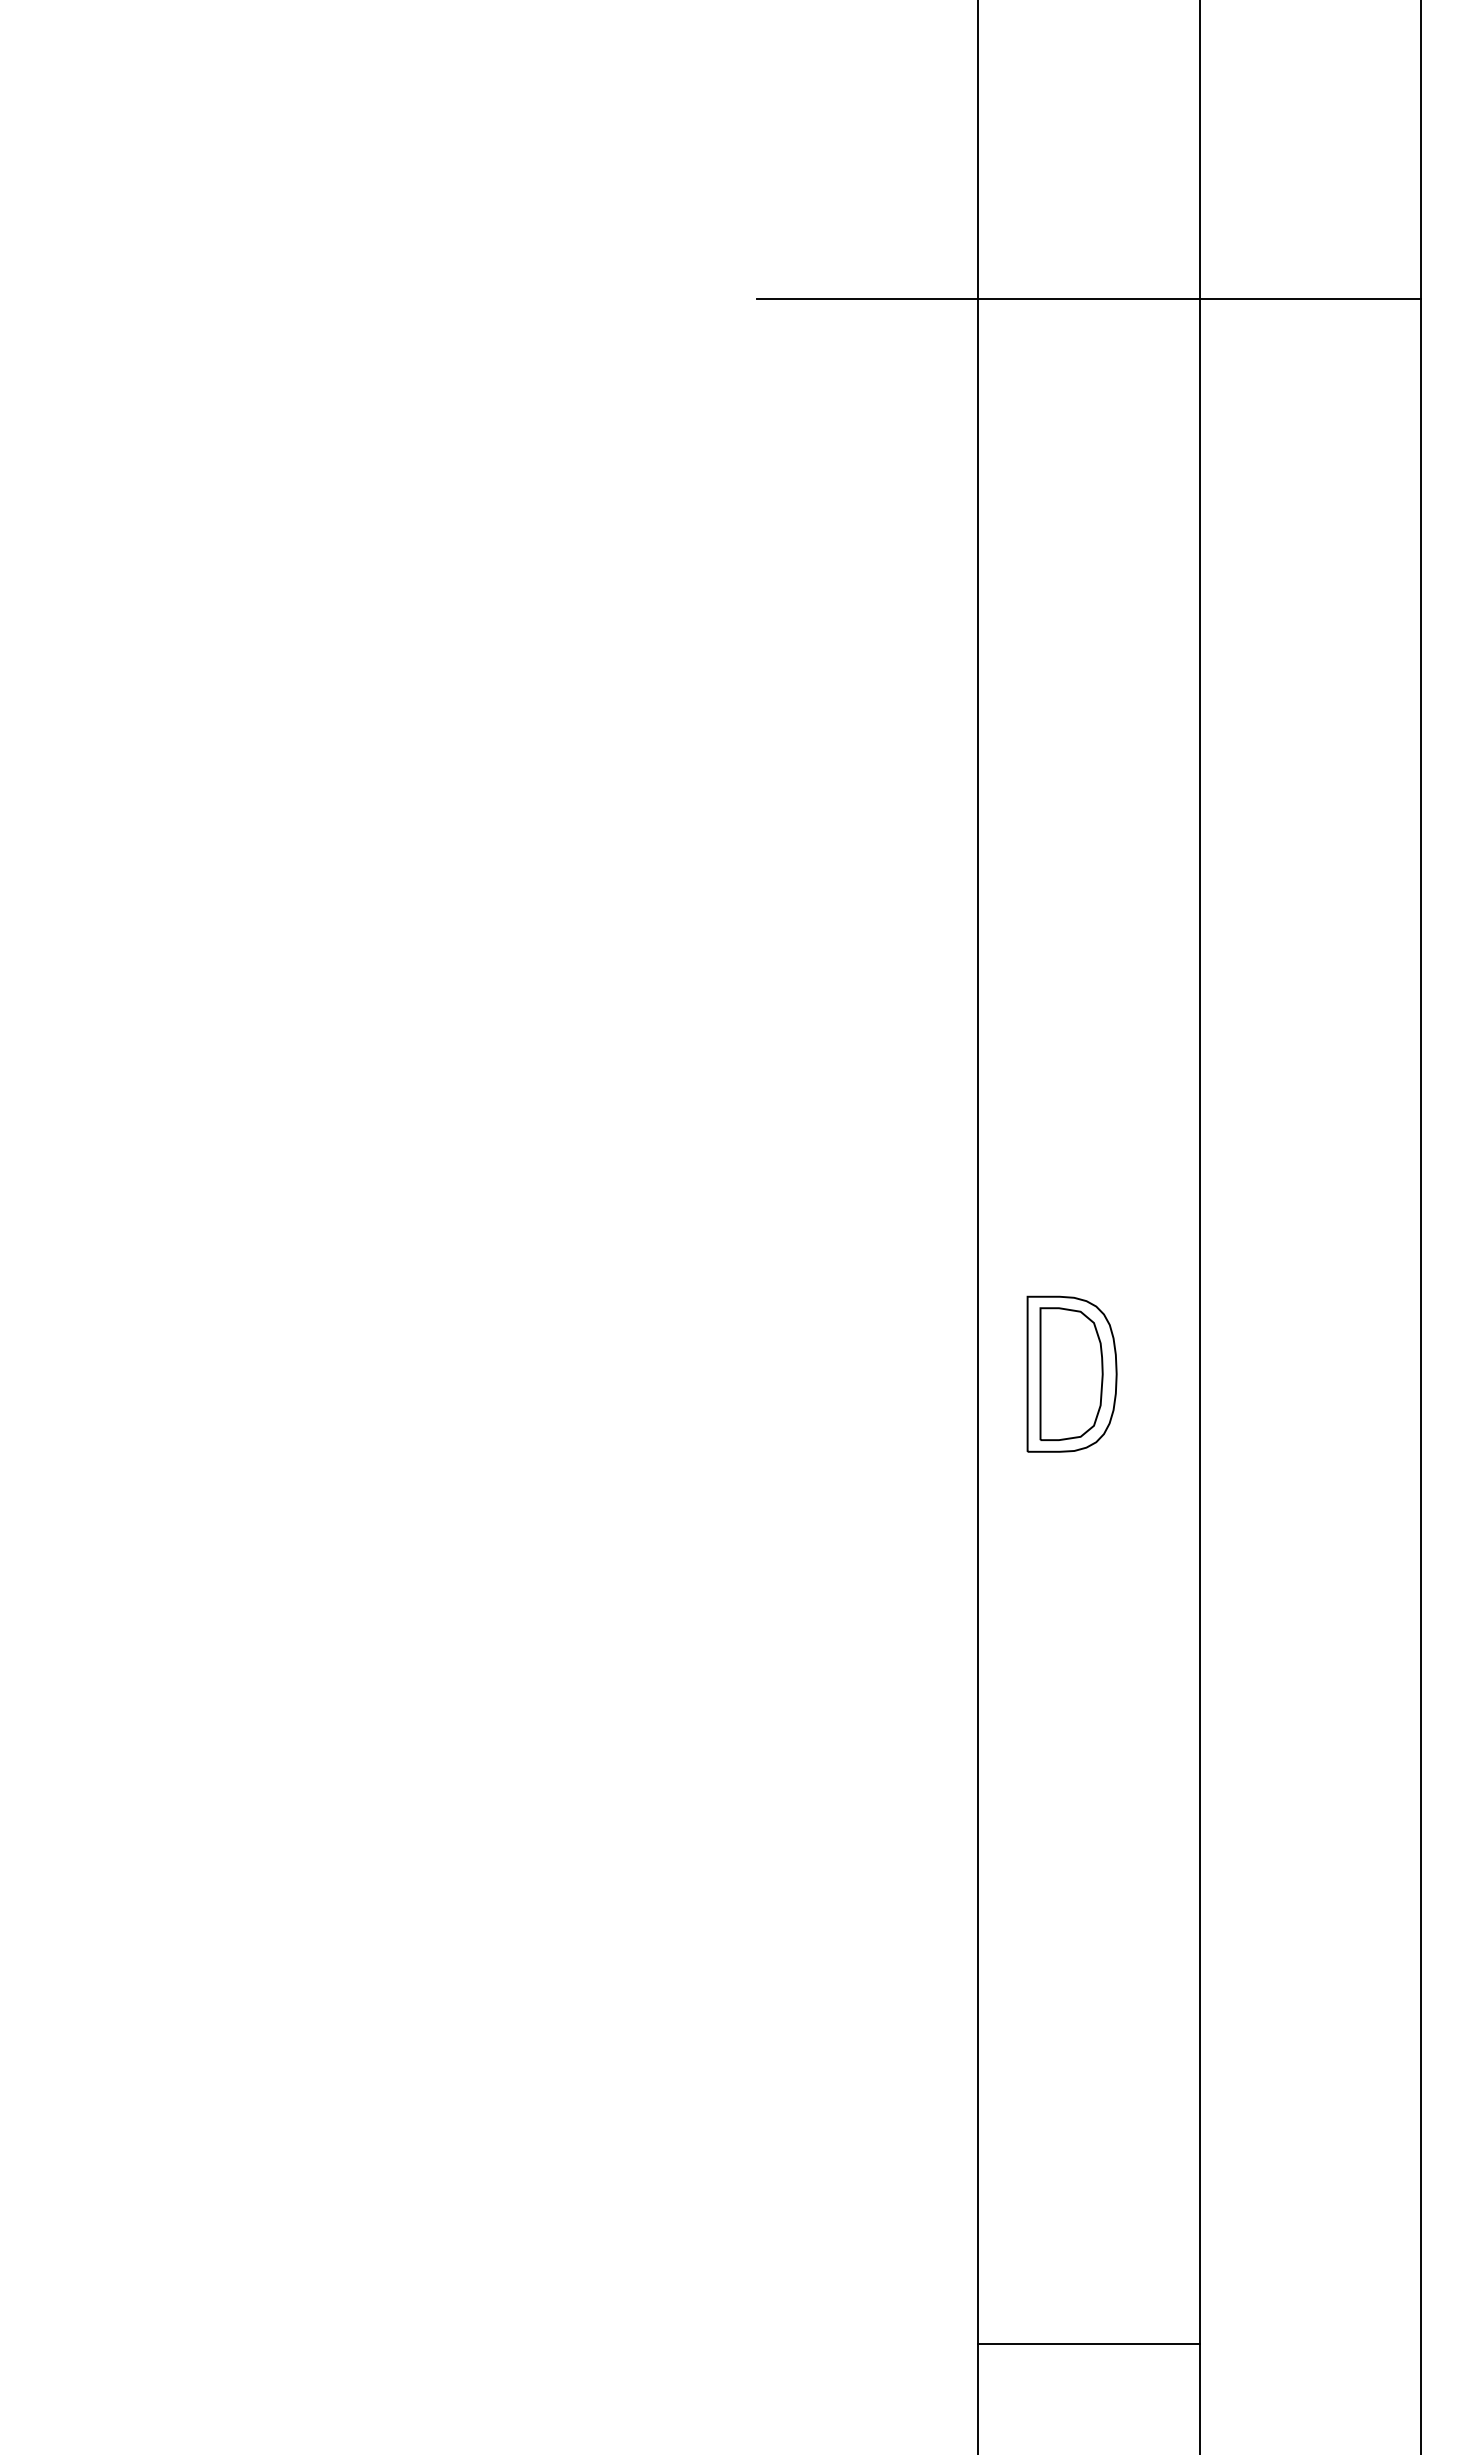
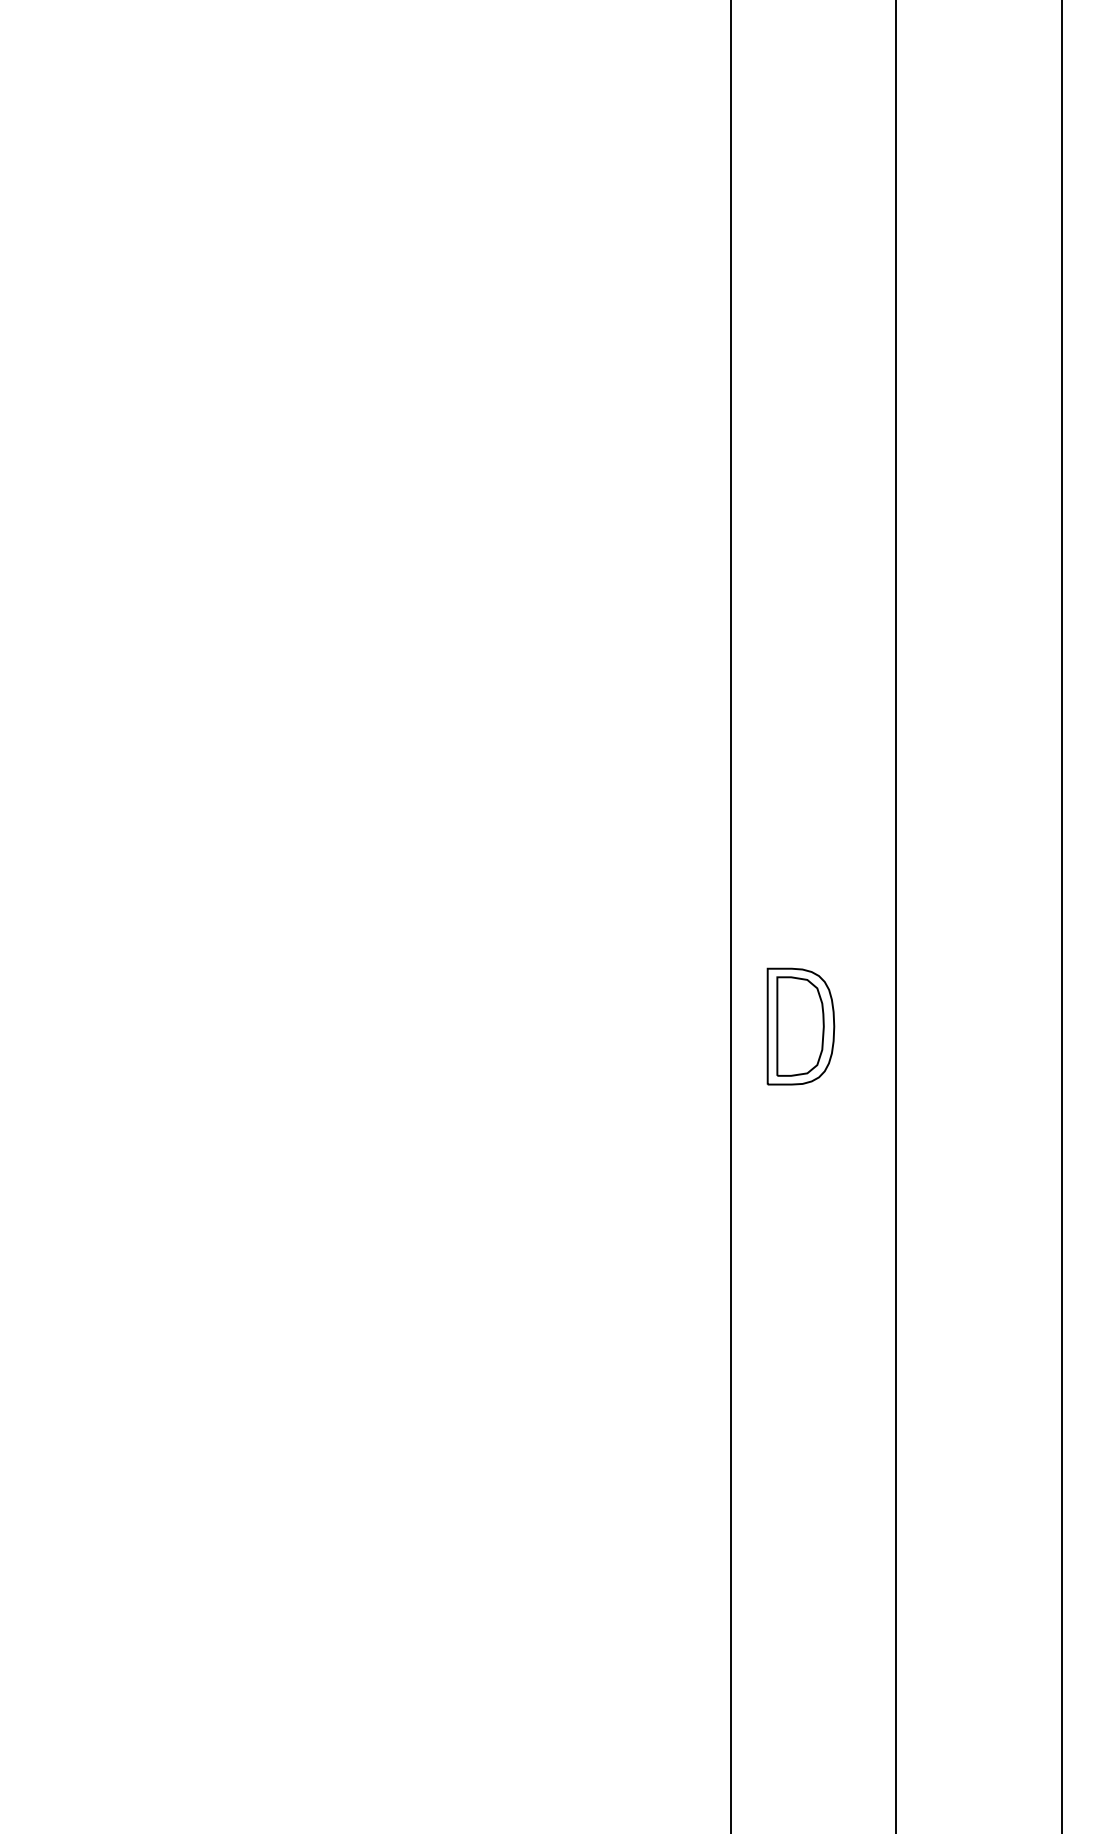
line: (1088, 299) -> (813, 223), removed
line: (1088, 2344) -> (813, 1751), removed

